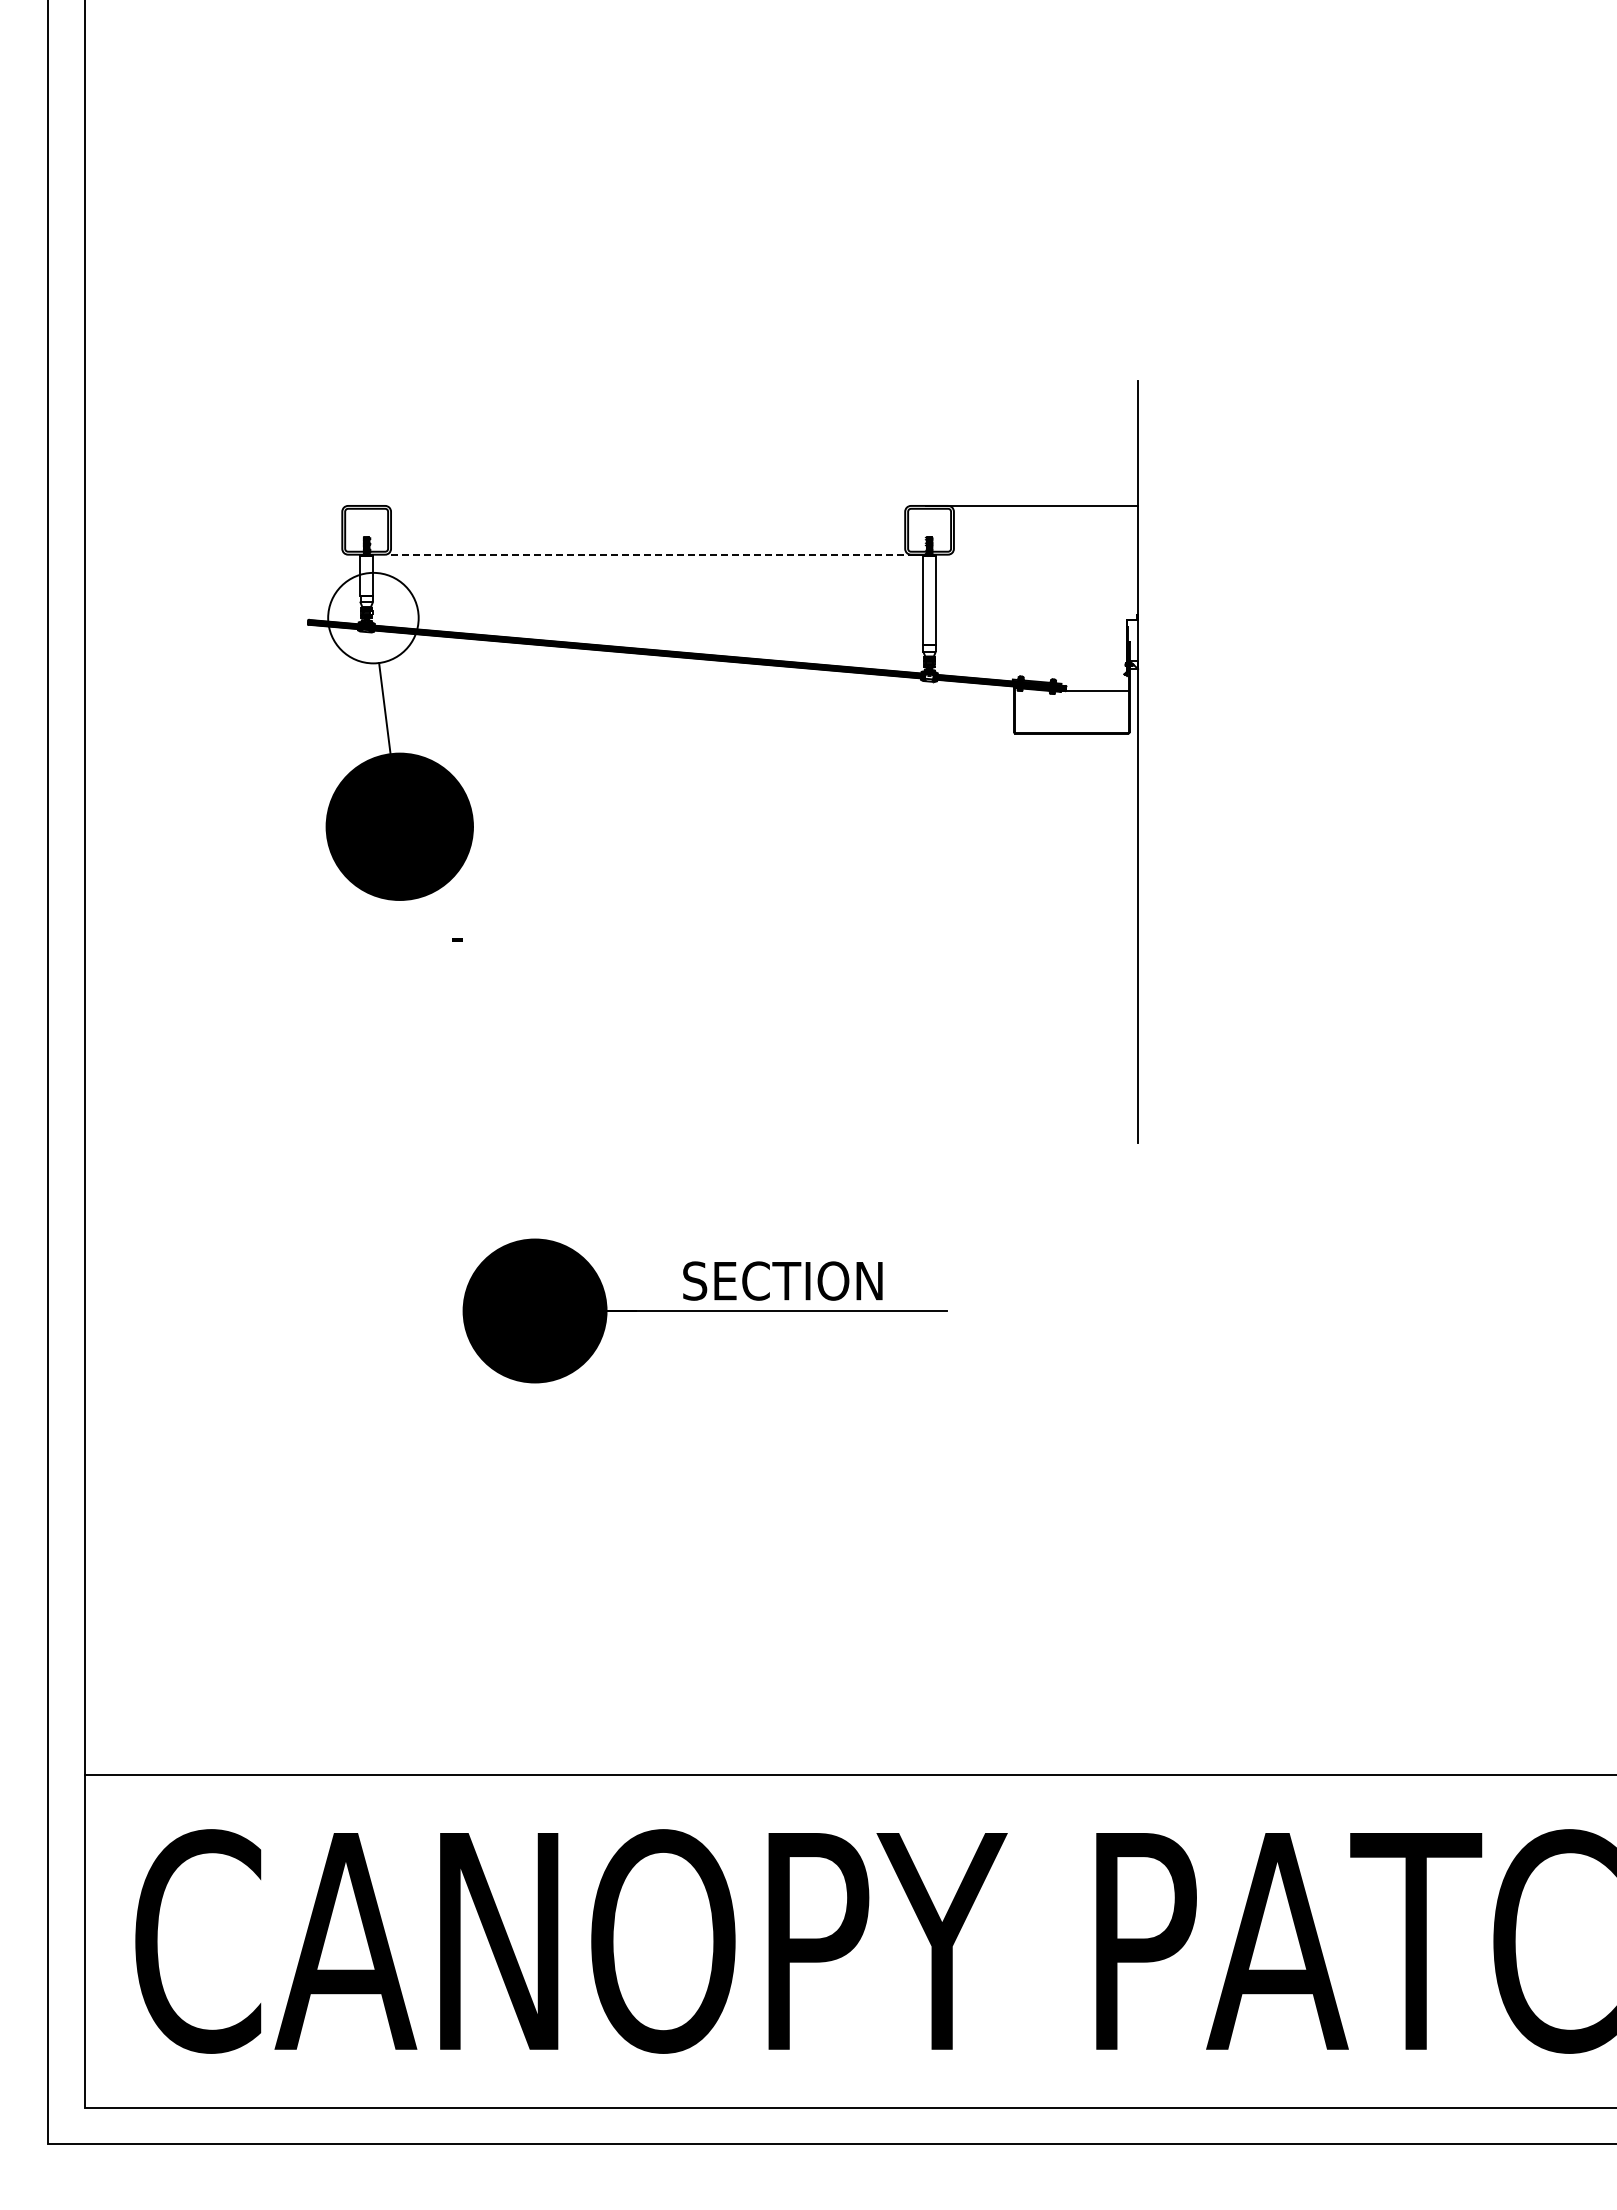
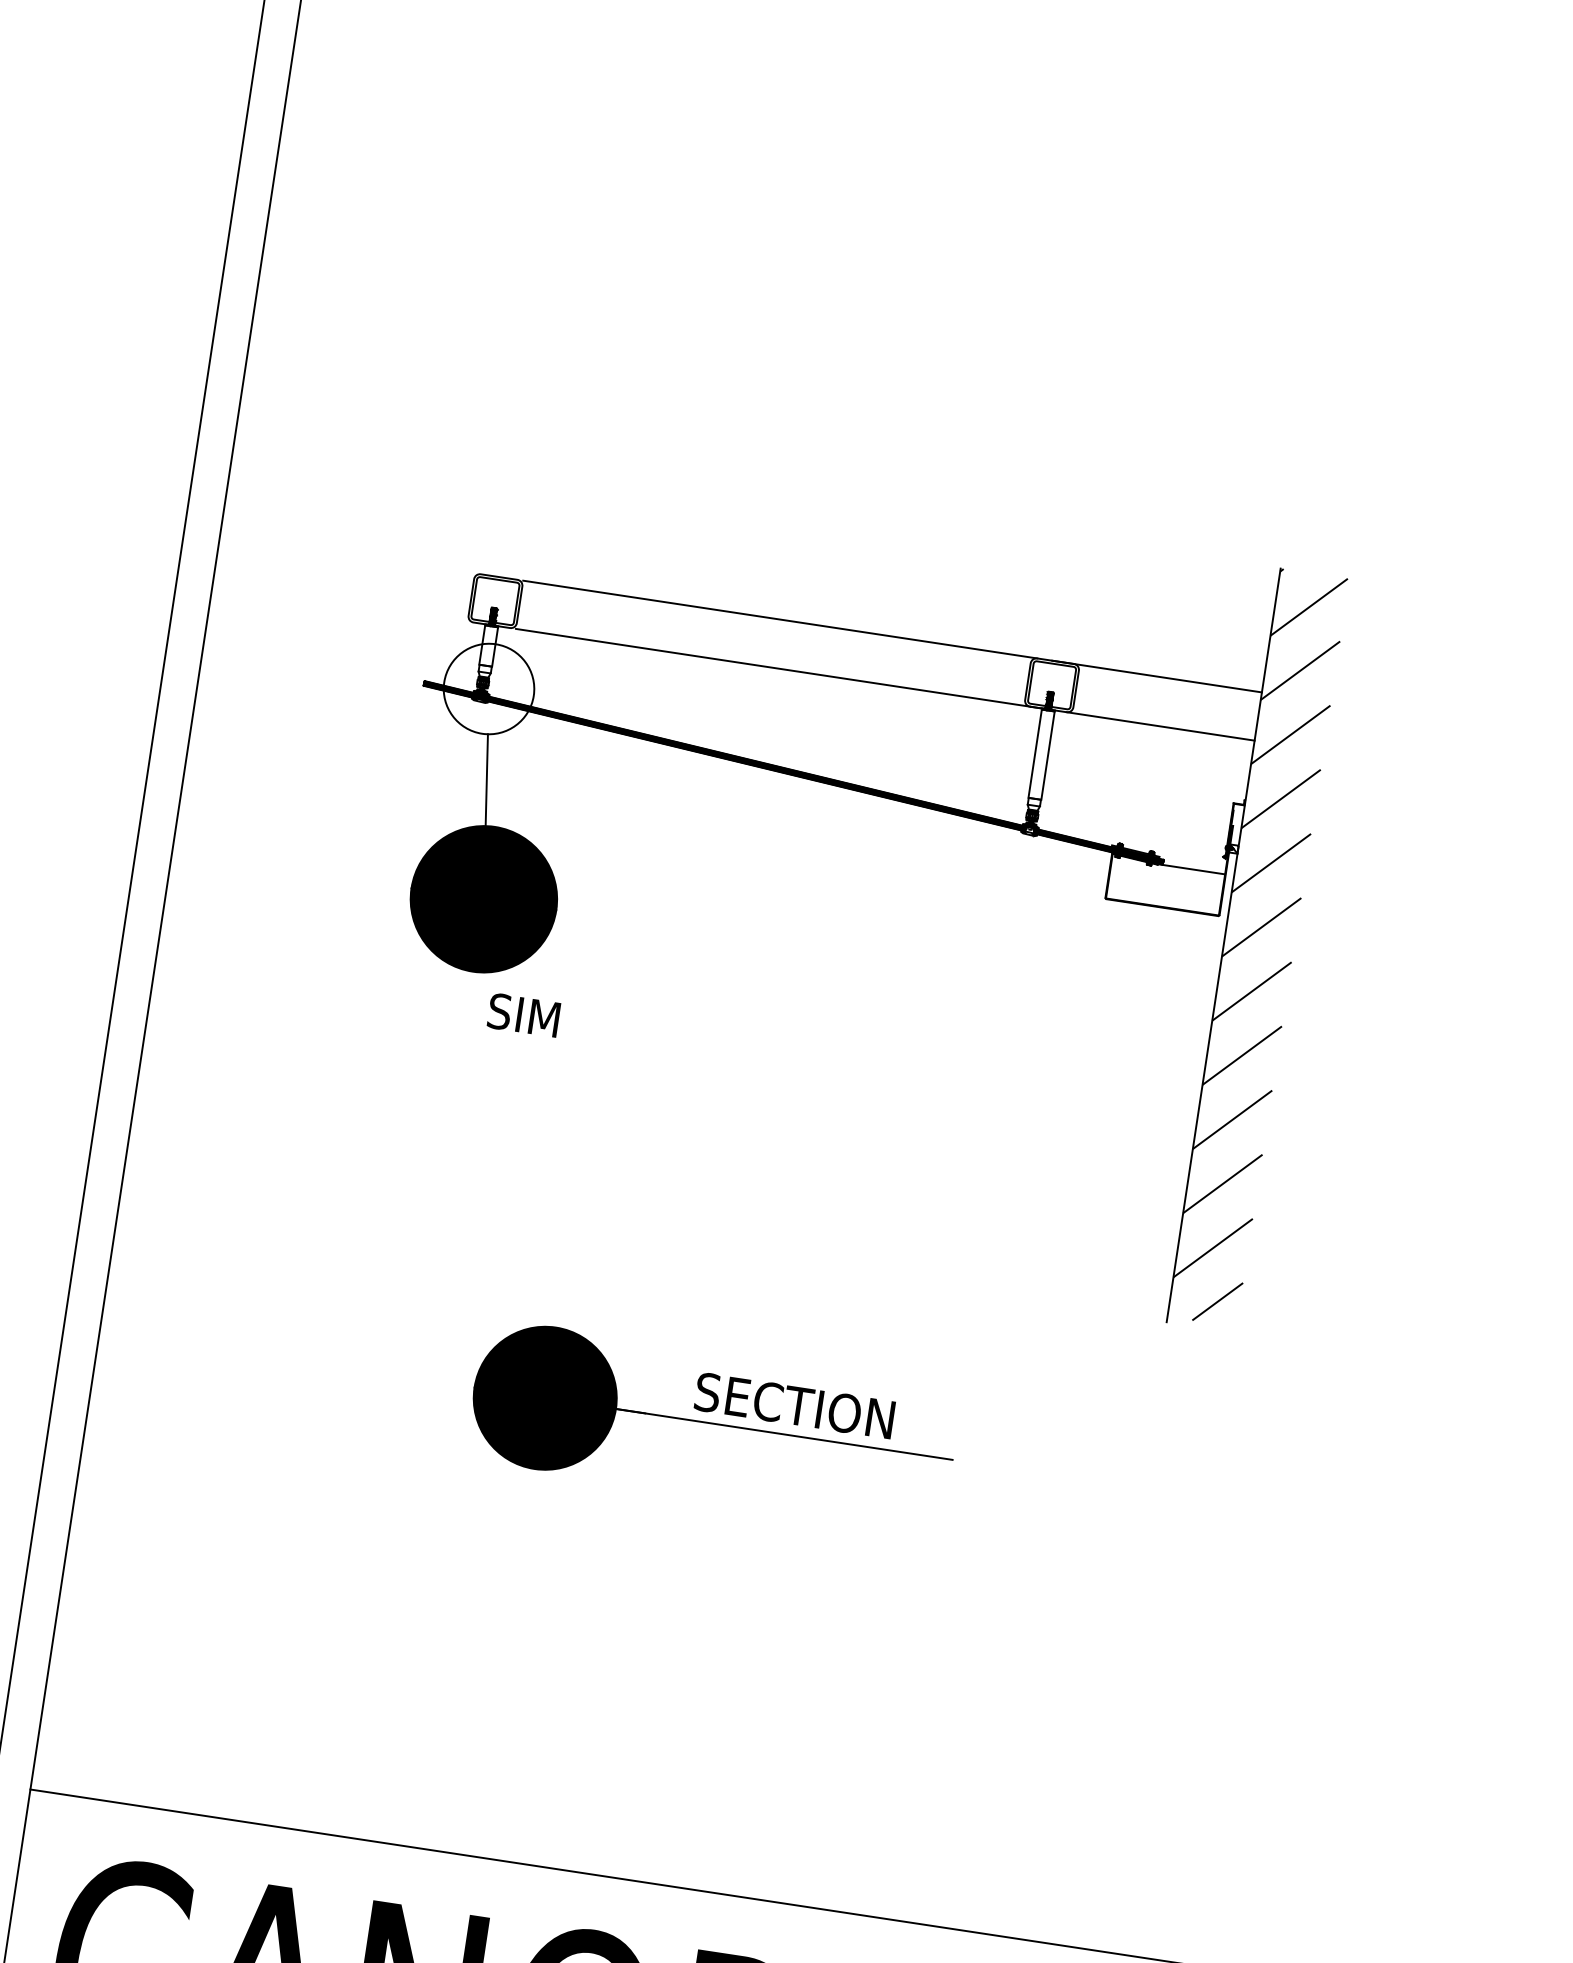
line: (651, 505) -> (780, 619), added
line: (651, 554) -> (773, 667), dashed -> solid
line: (1043, 554) -> (1161, 726), added
hatch: (1172, 758) -> (1258, 947), added
text: (456, 935) -> (523, 1015), - -> SIM

